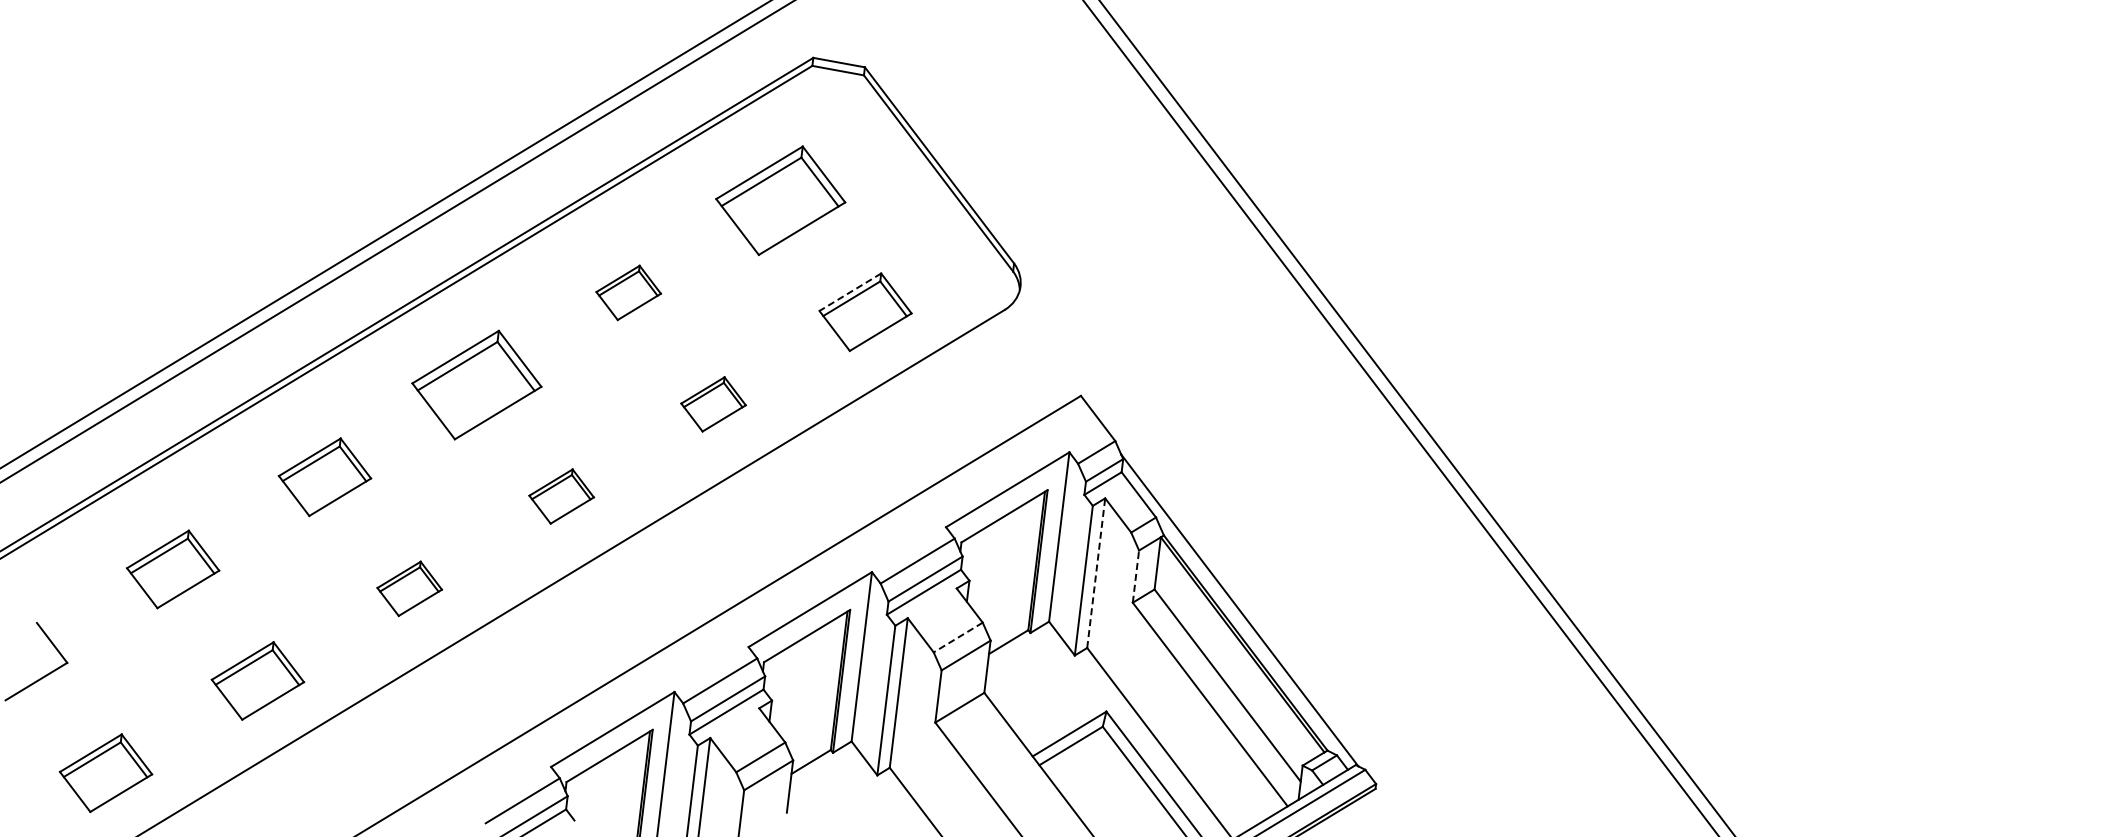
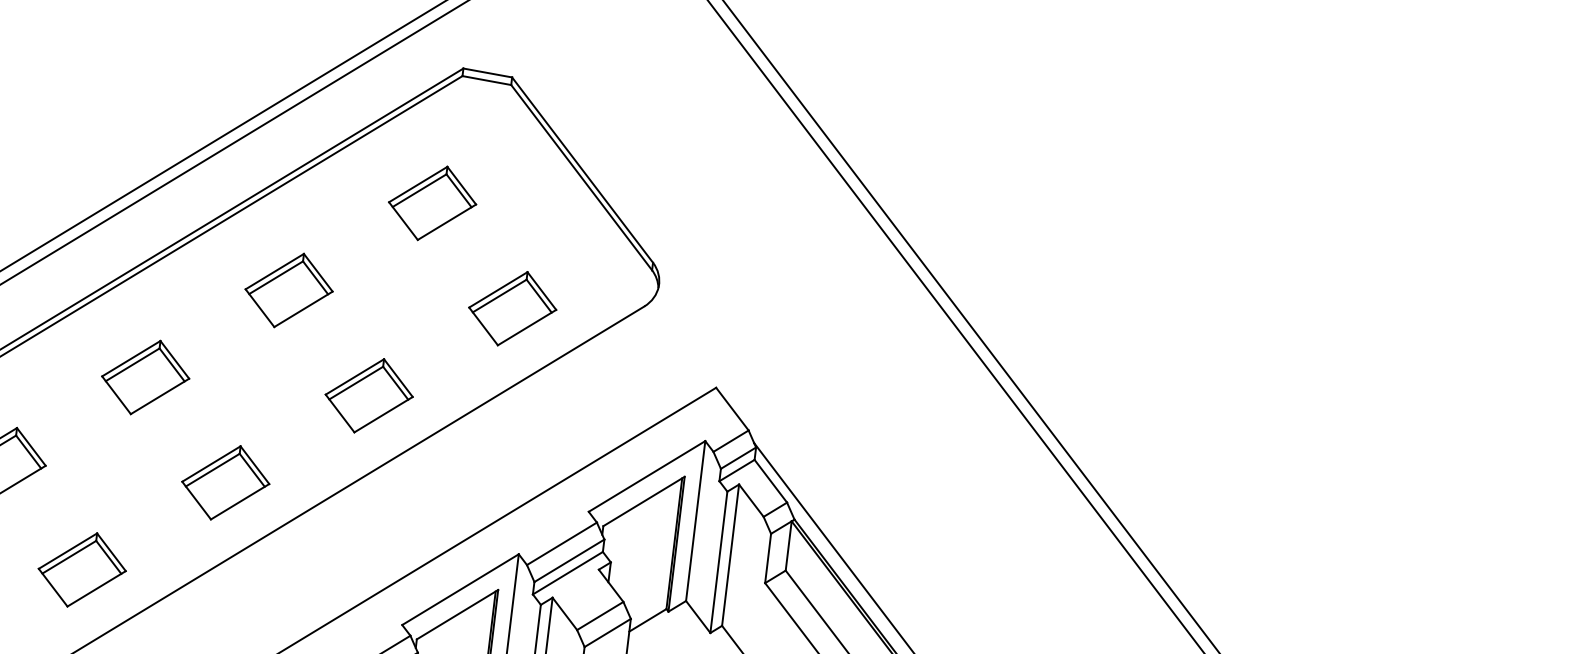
part: (780, 200) -> (432, 203), size x0.71
part: (628, 292) -> (288, 290), size x1.43
line: (849, 292) -> (497, 290), dashed -> solid
part: (476, 384) -> (145, 377), size x0.71
part: (713, 404) -> (369, 395), size x1.43
part: (561, 496) -> (225, 482), size x1.43
line: (1096, 572) -> (730, 554), dashed -> solid
line: (1136, 576) -> (768, 558), dashed -> solid
part: (409, 588) -> (81, 569), size x1.43
line: (958, 637) -> (600, 615), dashed -> solid

